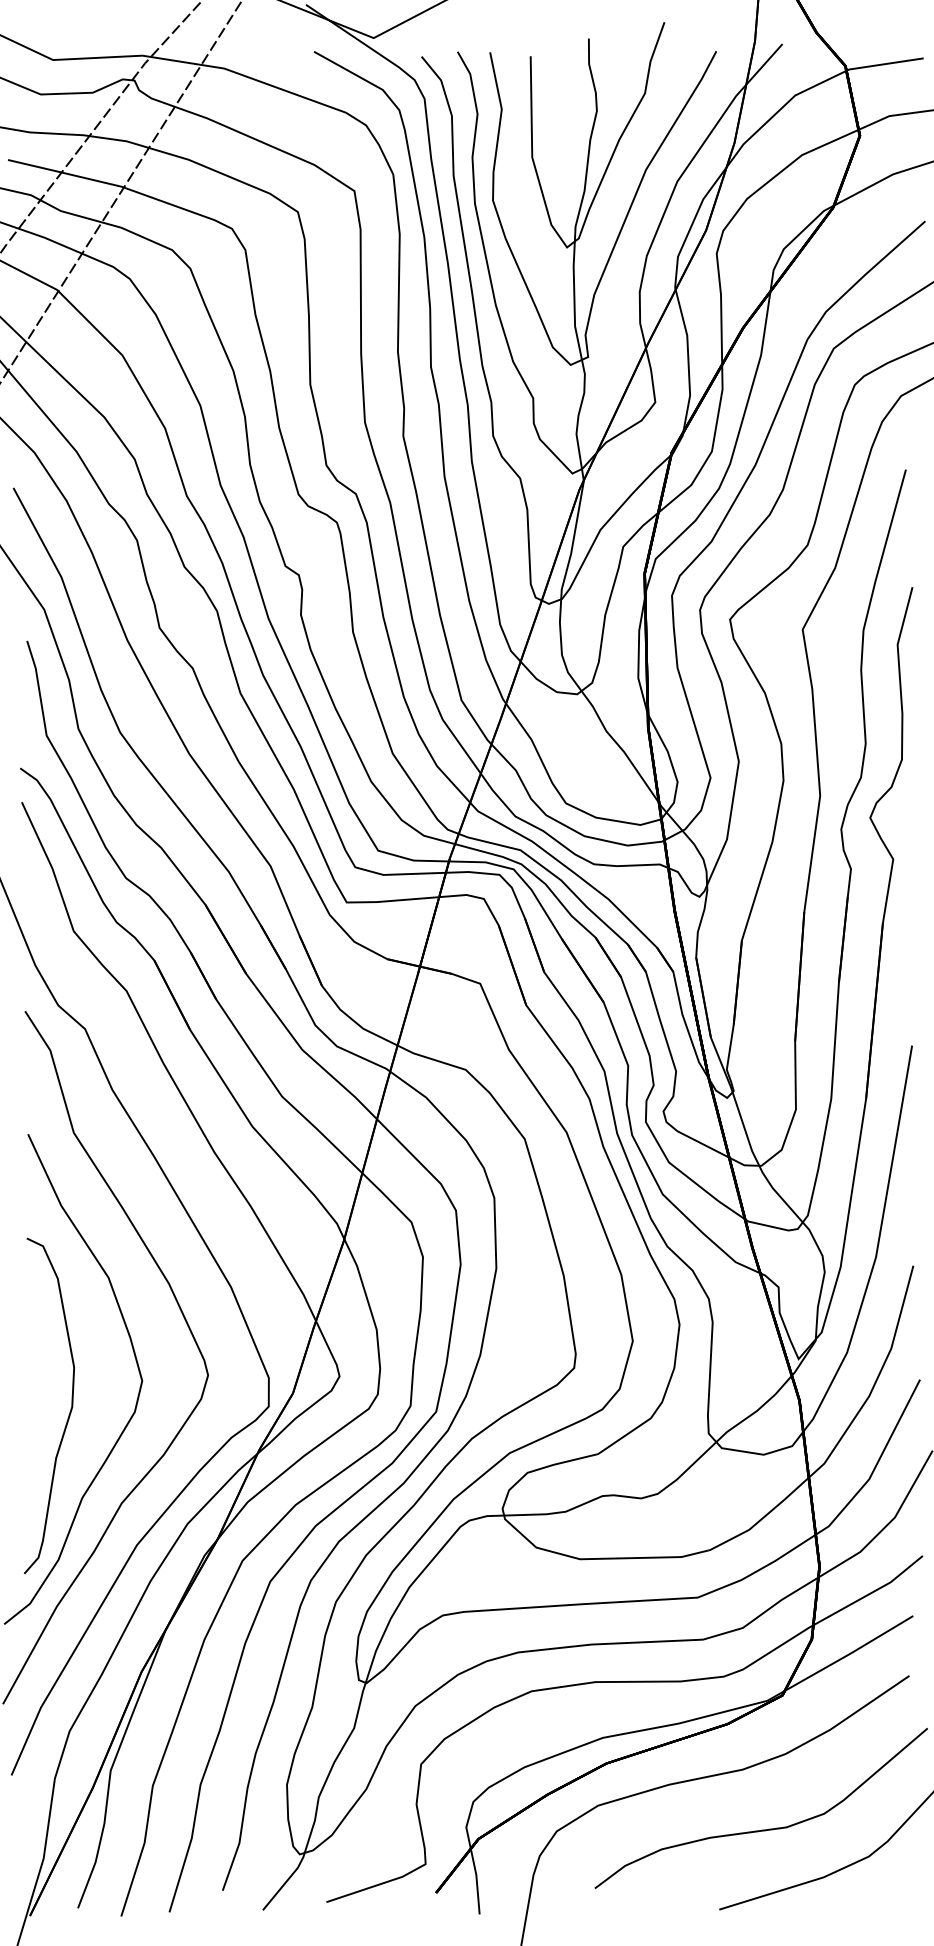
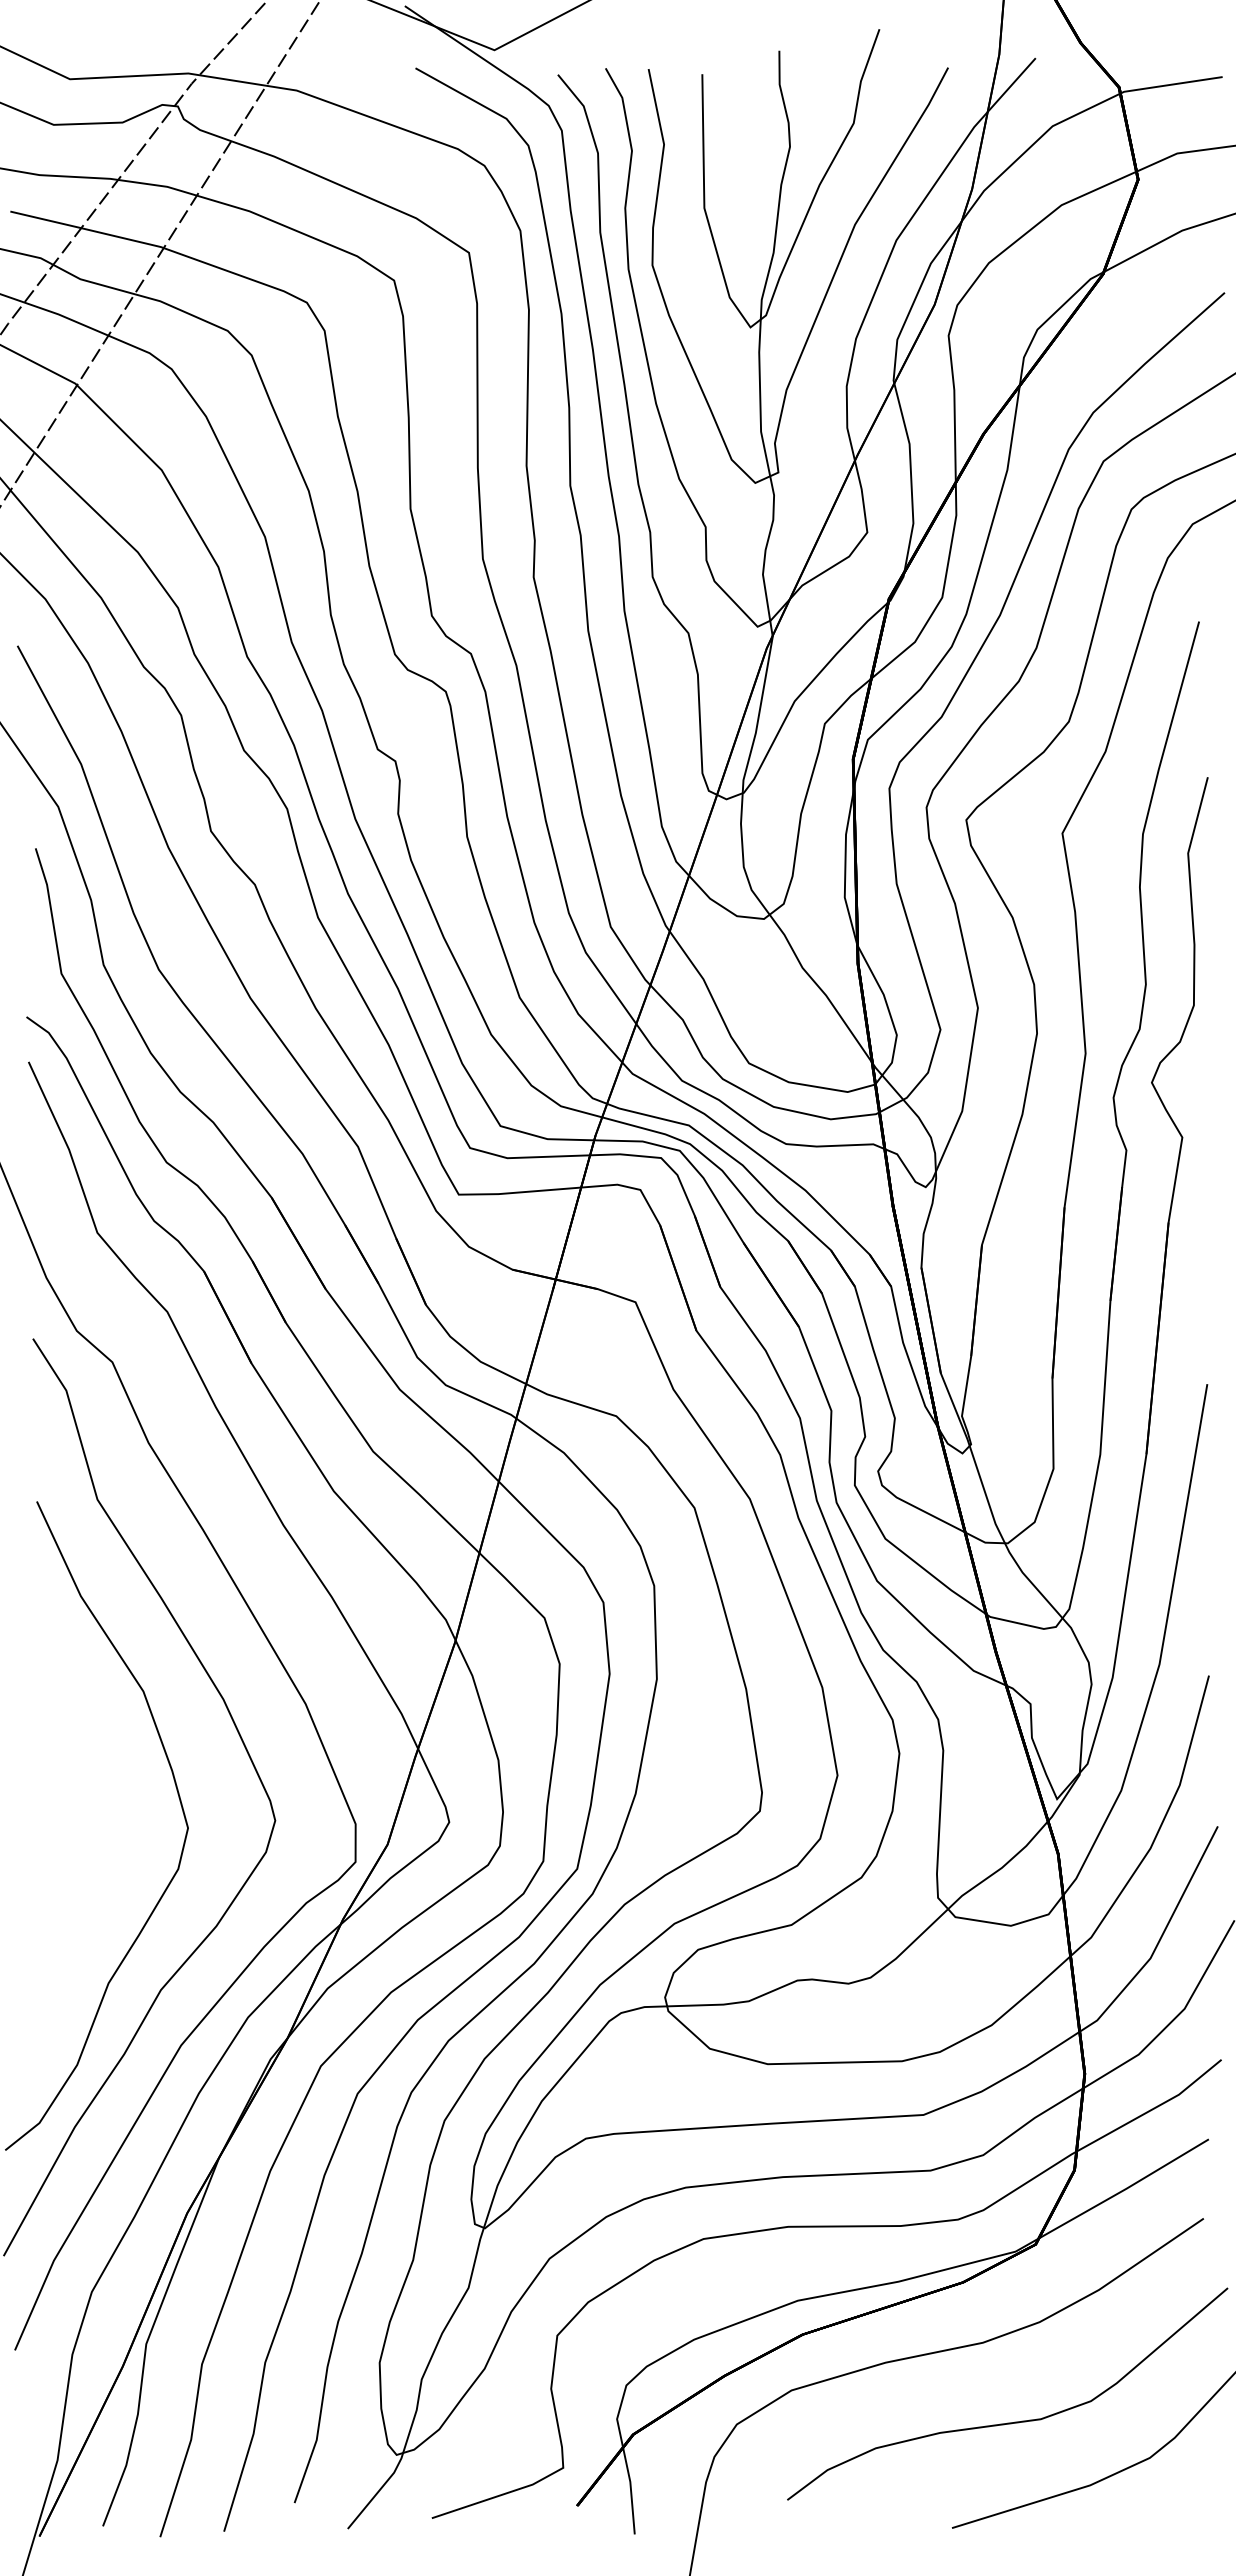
curve: (70, 1410) -> (92, 1867), removed

